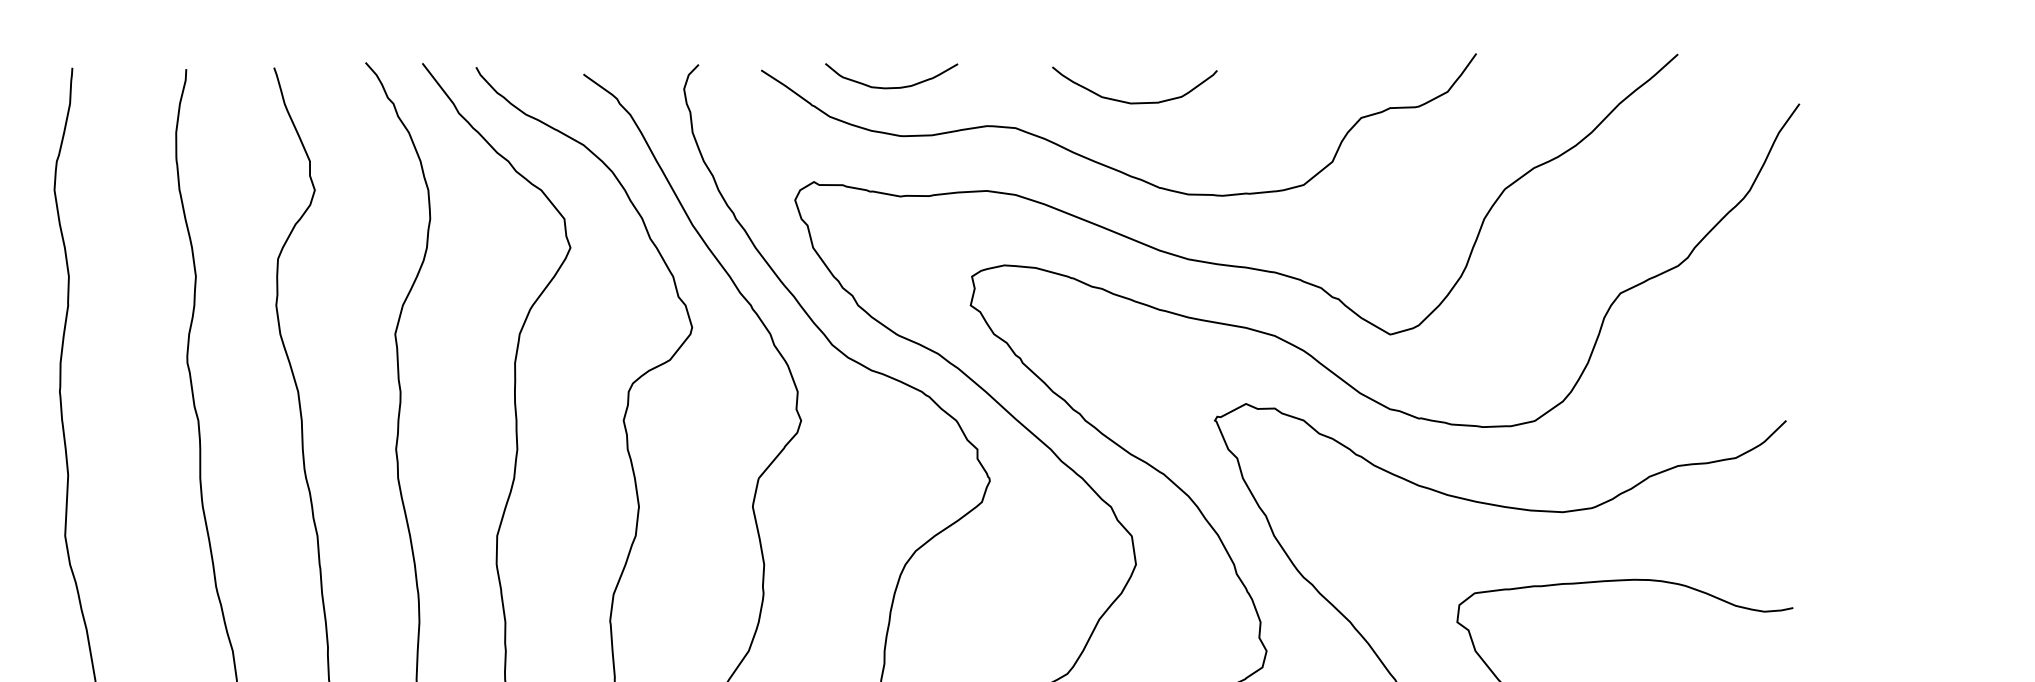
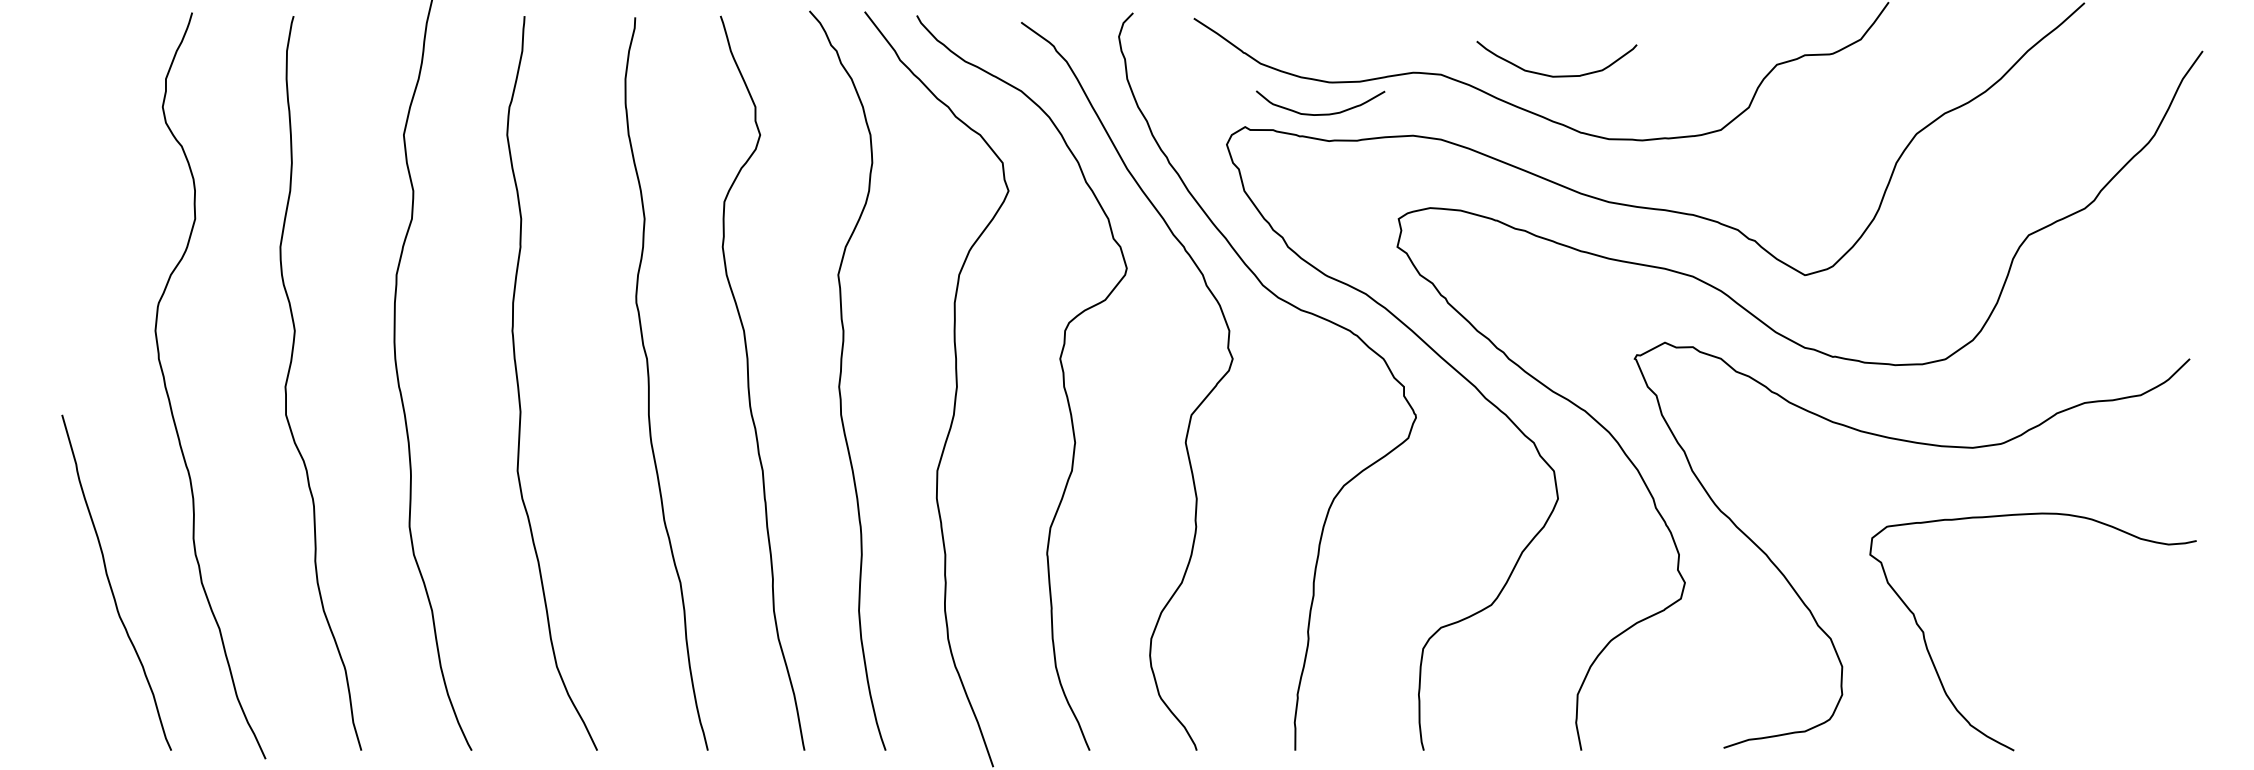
curve: (892, 86) -> (1321, 113), moved
curve: (1134, 102) -> (1556, 75), moved

